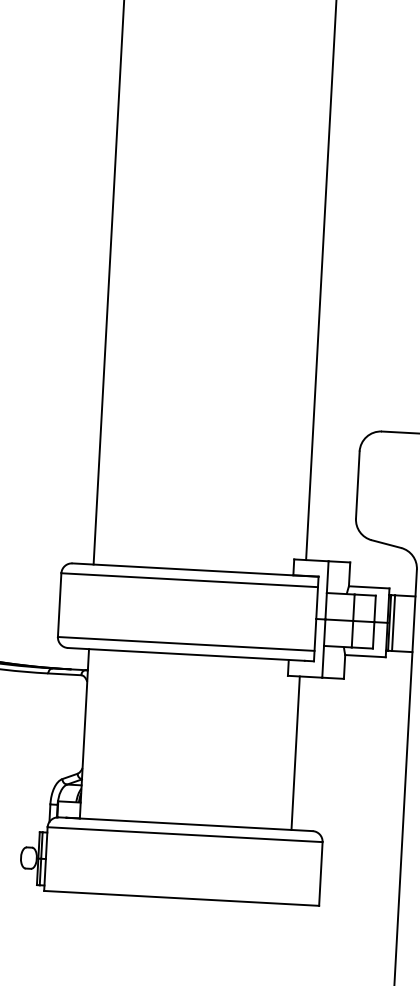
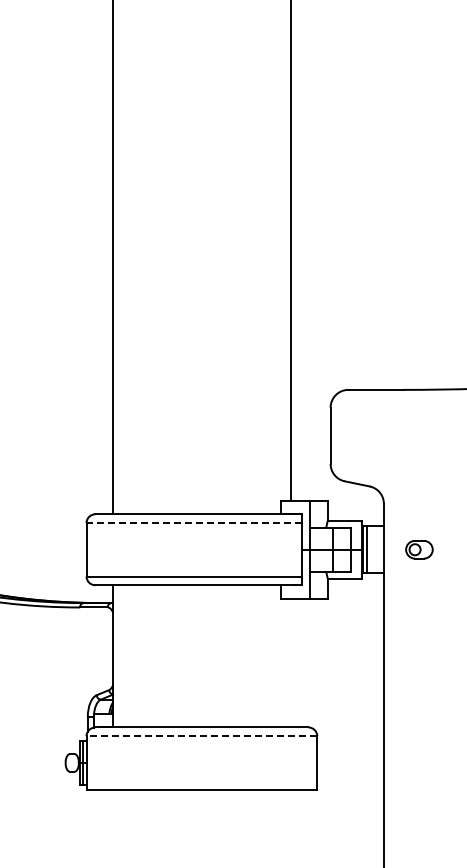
line: (189, 580) -> (194, 523), solid -> dashed
line: (295, 752) -> (290, 662), removed
line: (184, 834) -> (201, 736), solid -> dashed

